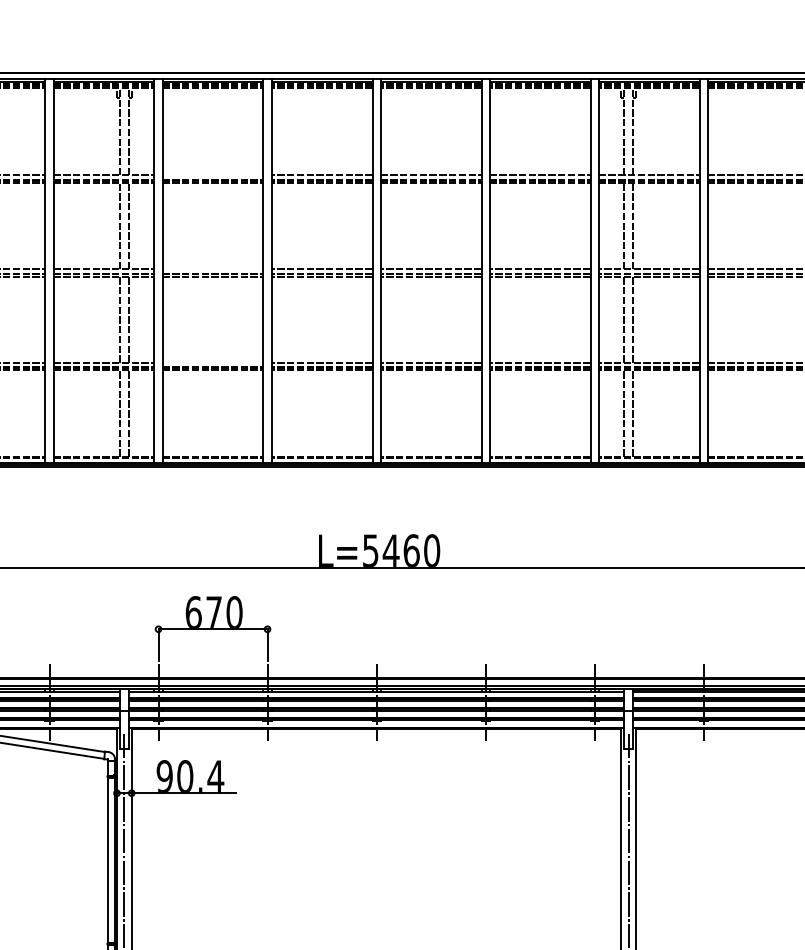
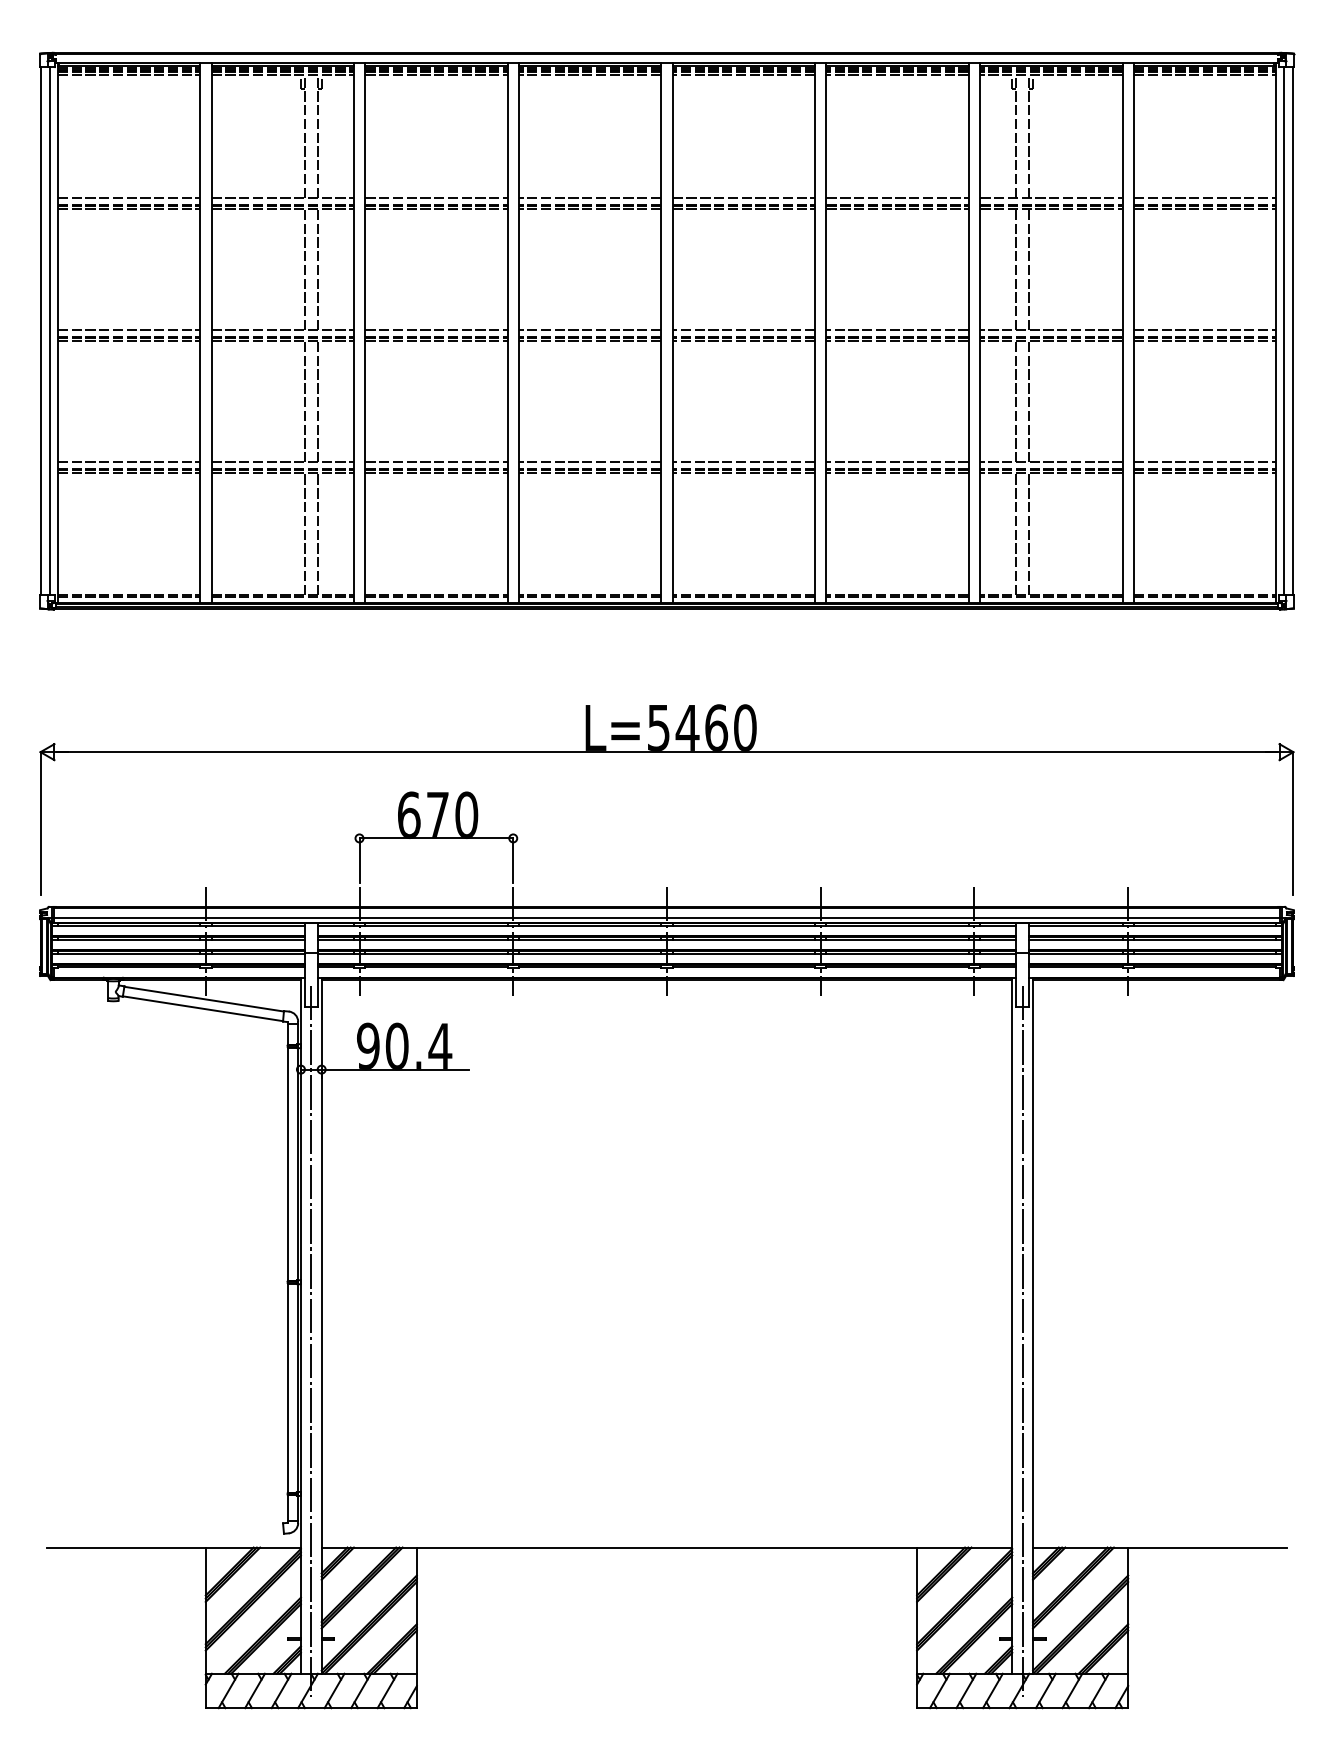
line: (213, 175) -> (436, 198), added
line: (213, 269) -> (436, 330), added
line: (213, 362) -> (436, 462), added

